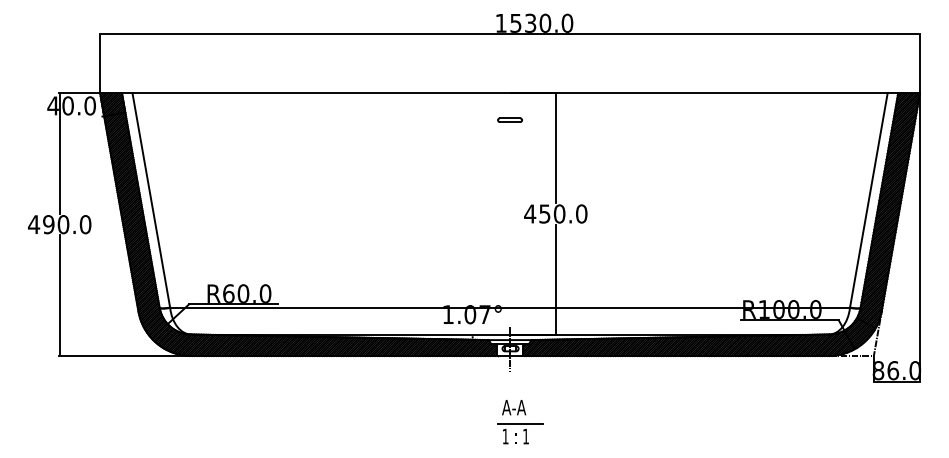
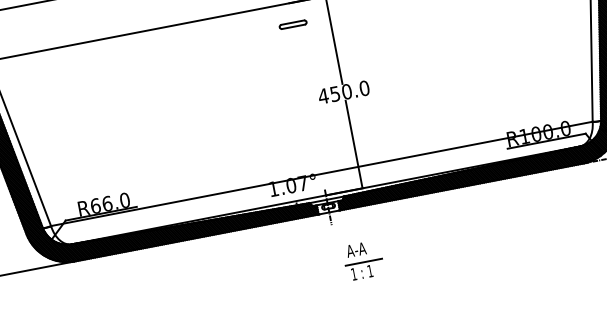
part: (509, 119) -> (292, 24), size x1.4
text: (243, 293) -> (107, 203), R60.0 -> R66.0
part: (520, 422) -> (363, 260), moved

